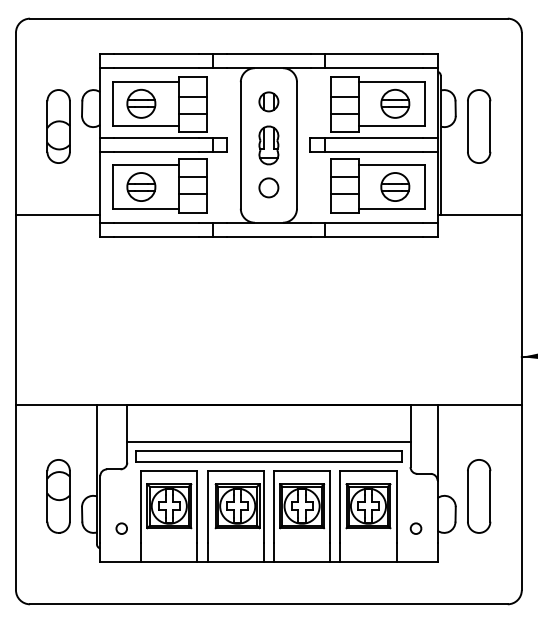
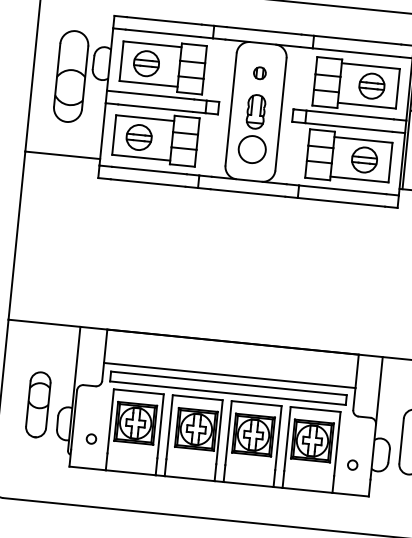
part: (268, 101) -> (259, 72), size x0.7
part: (58, 126) -> (70, 76), size x1.4
circle: (268, 187) -> (251, 149), size x1.6

